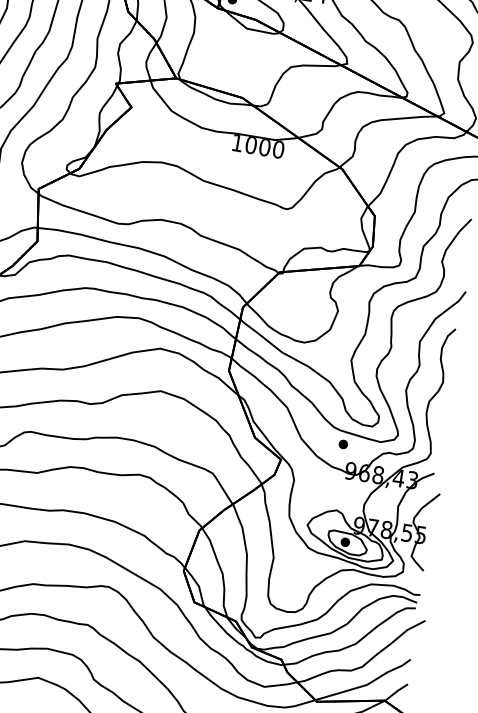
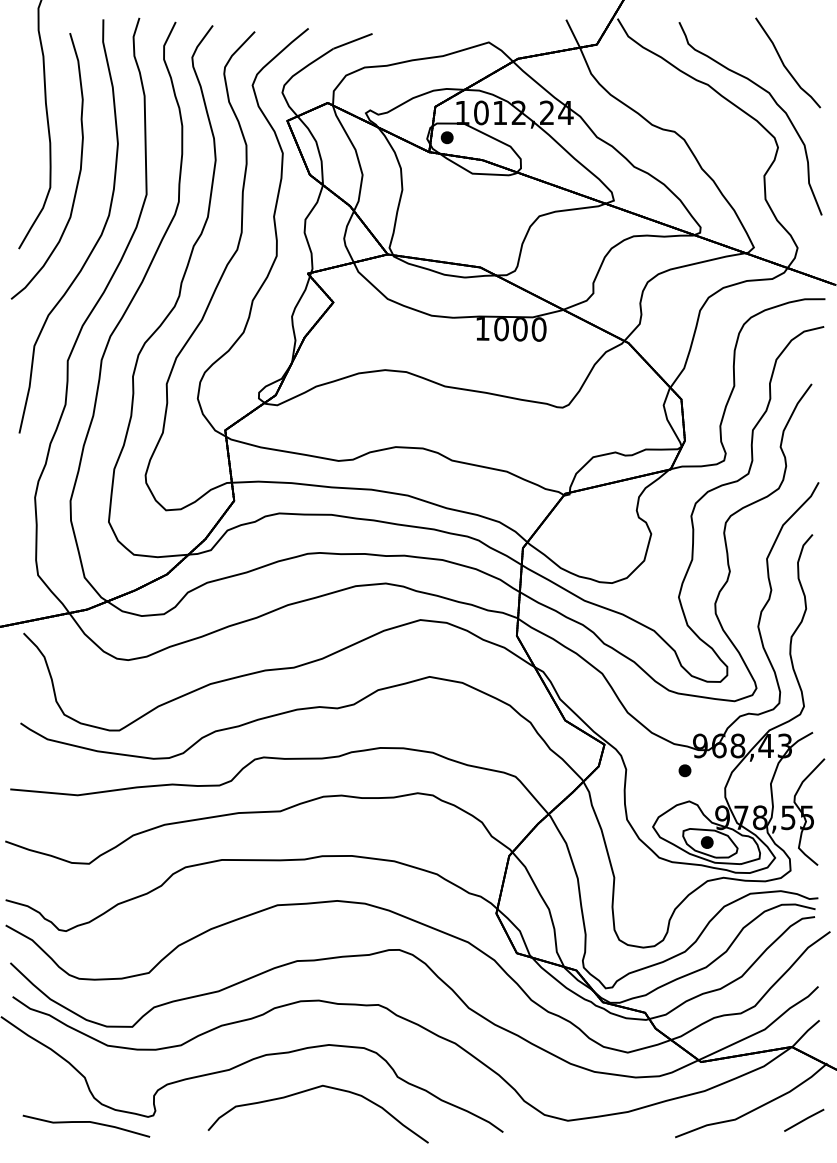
part: (343, 444) -> (684, 770), moved

